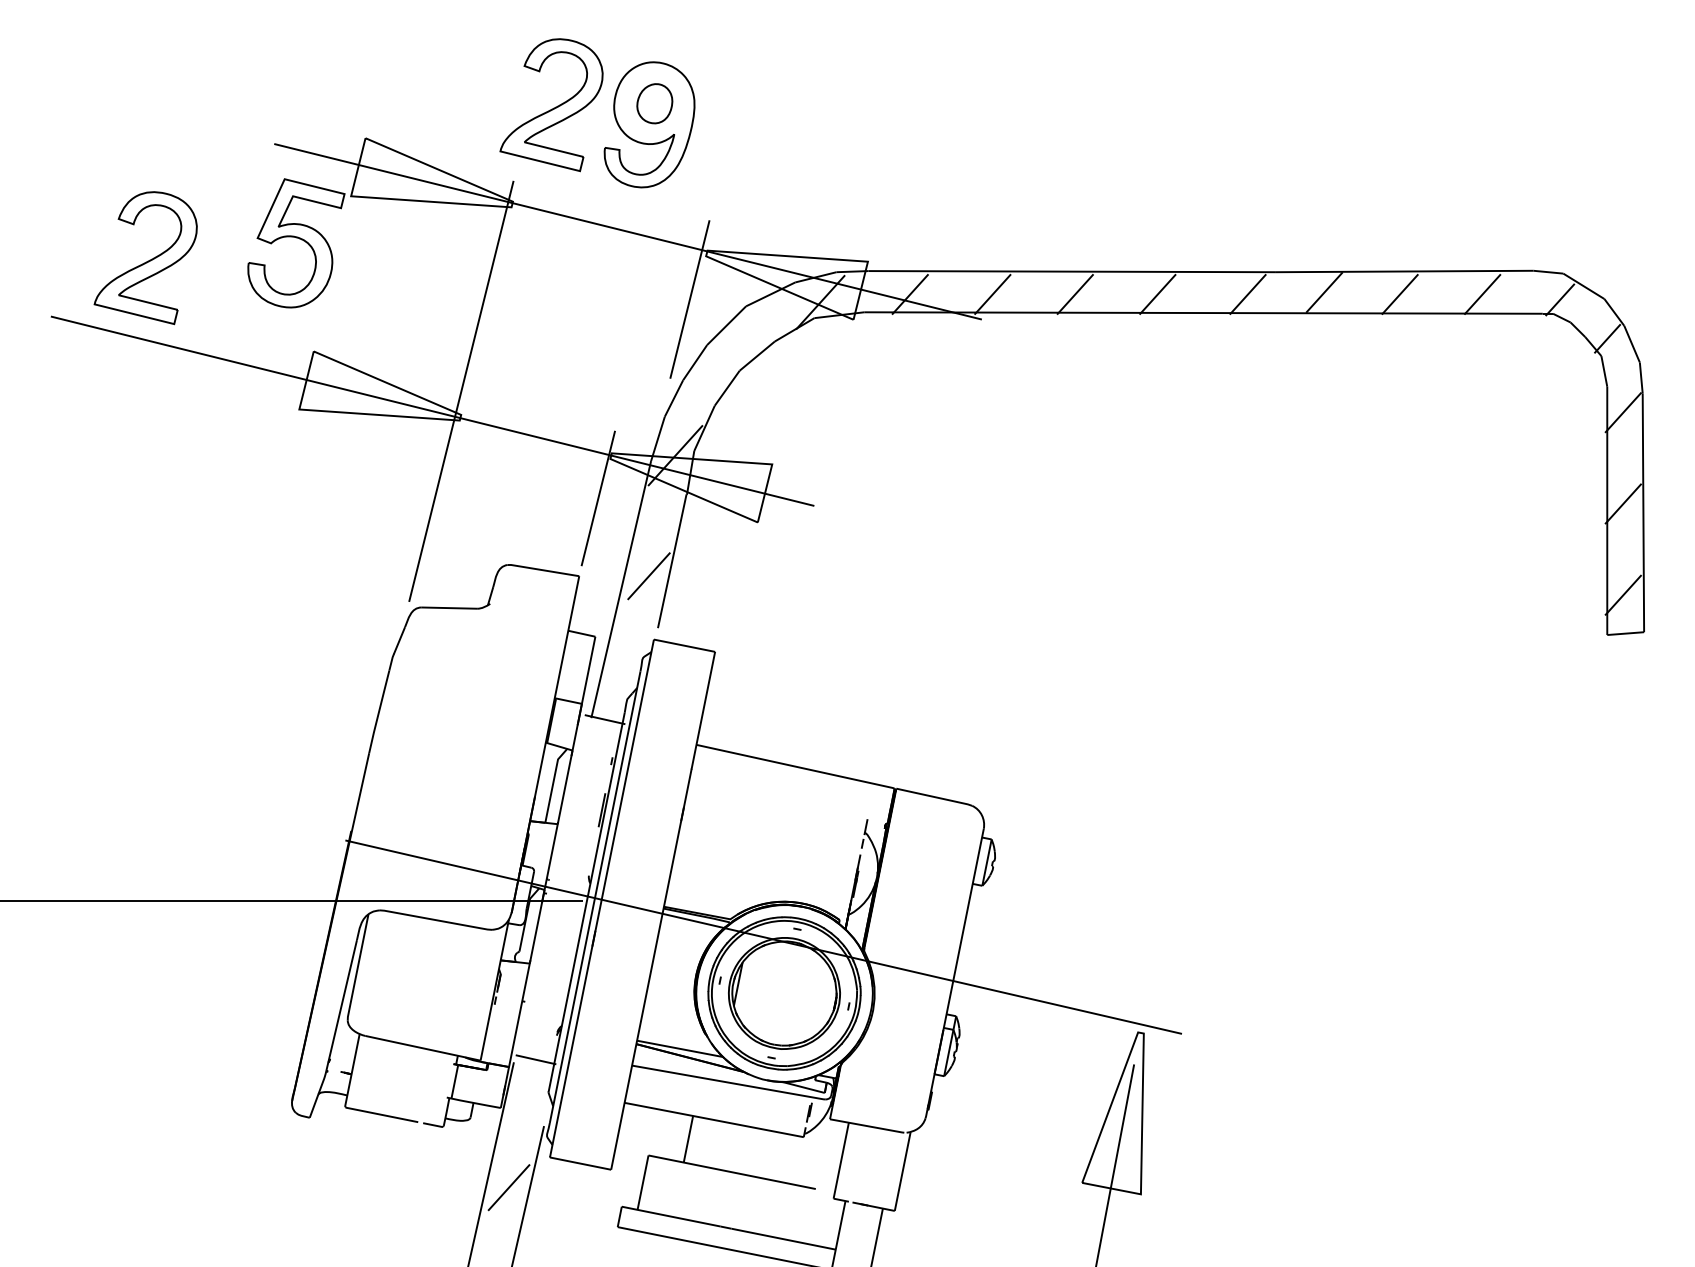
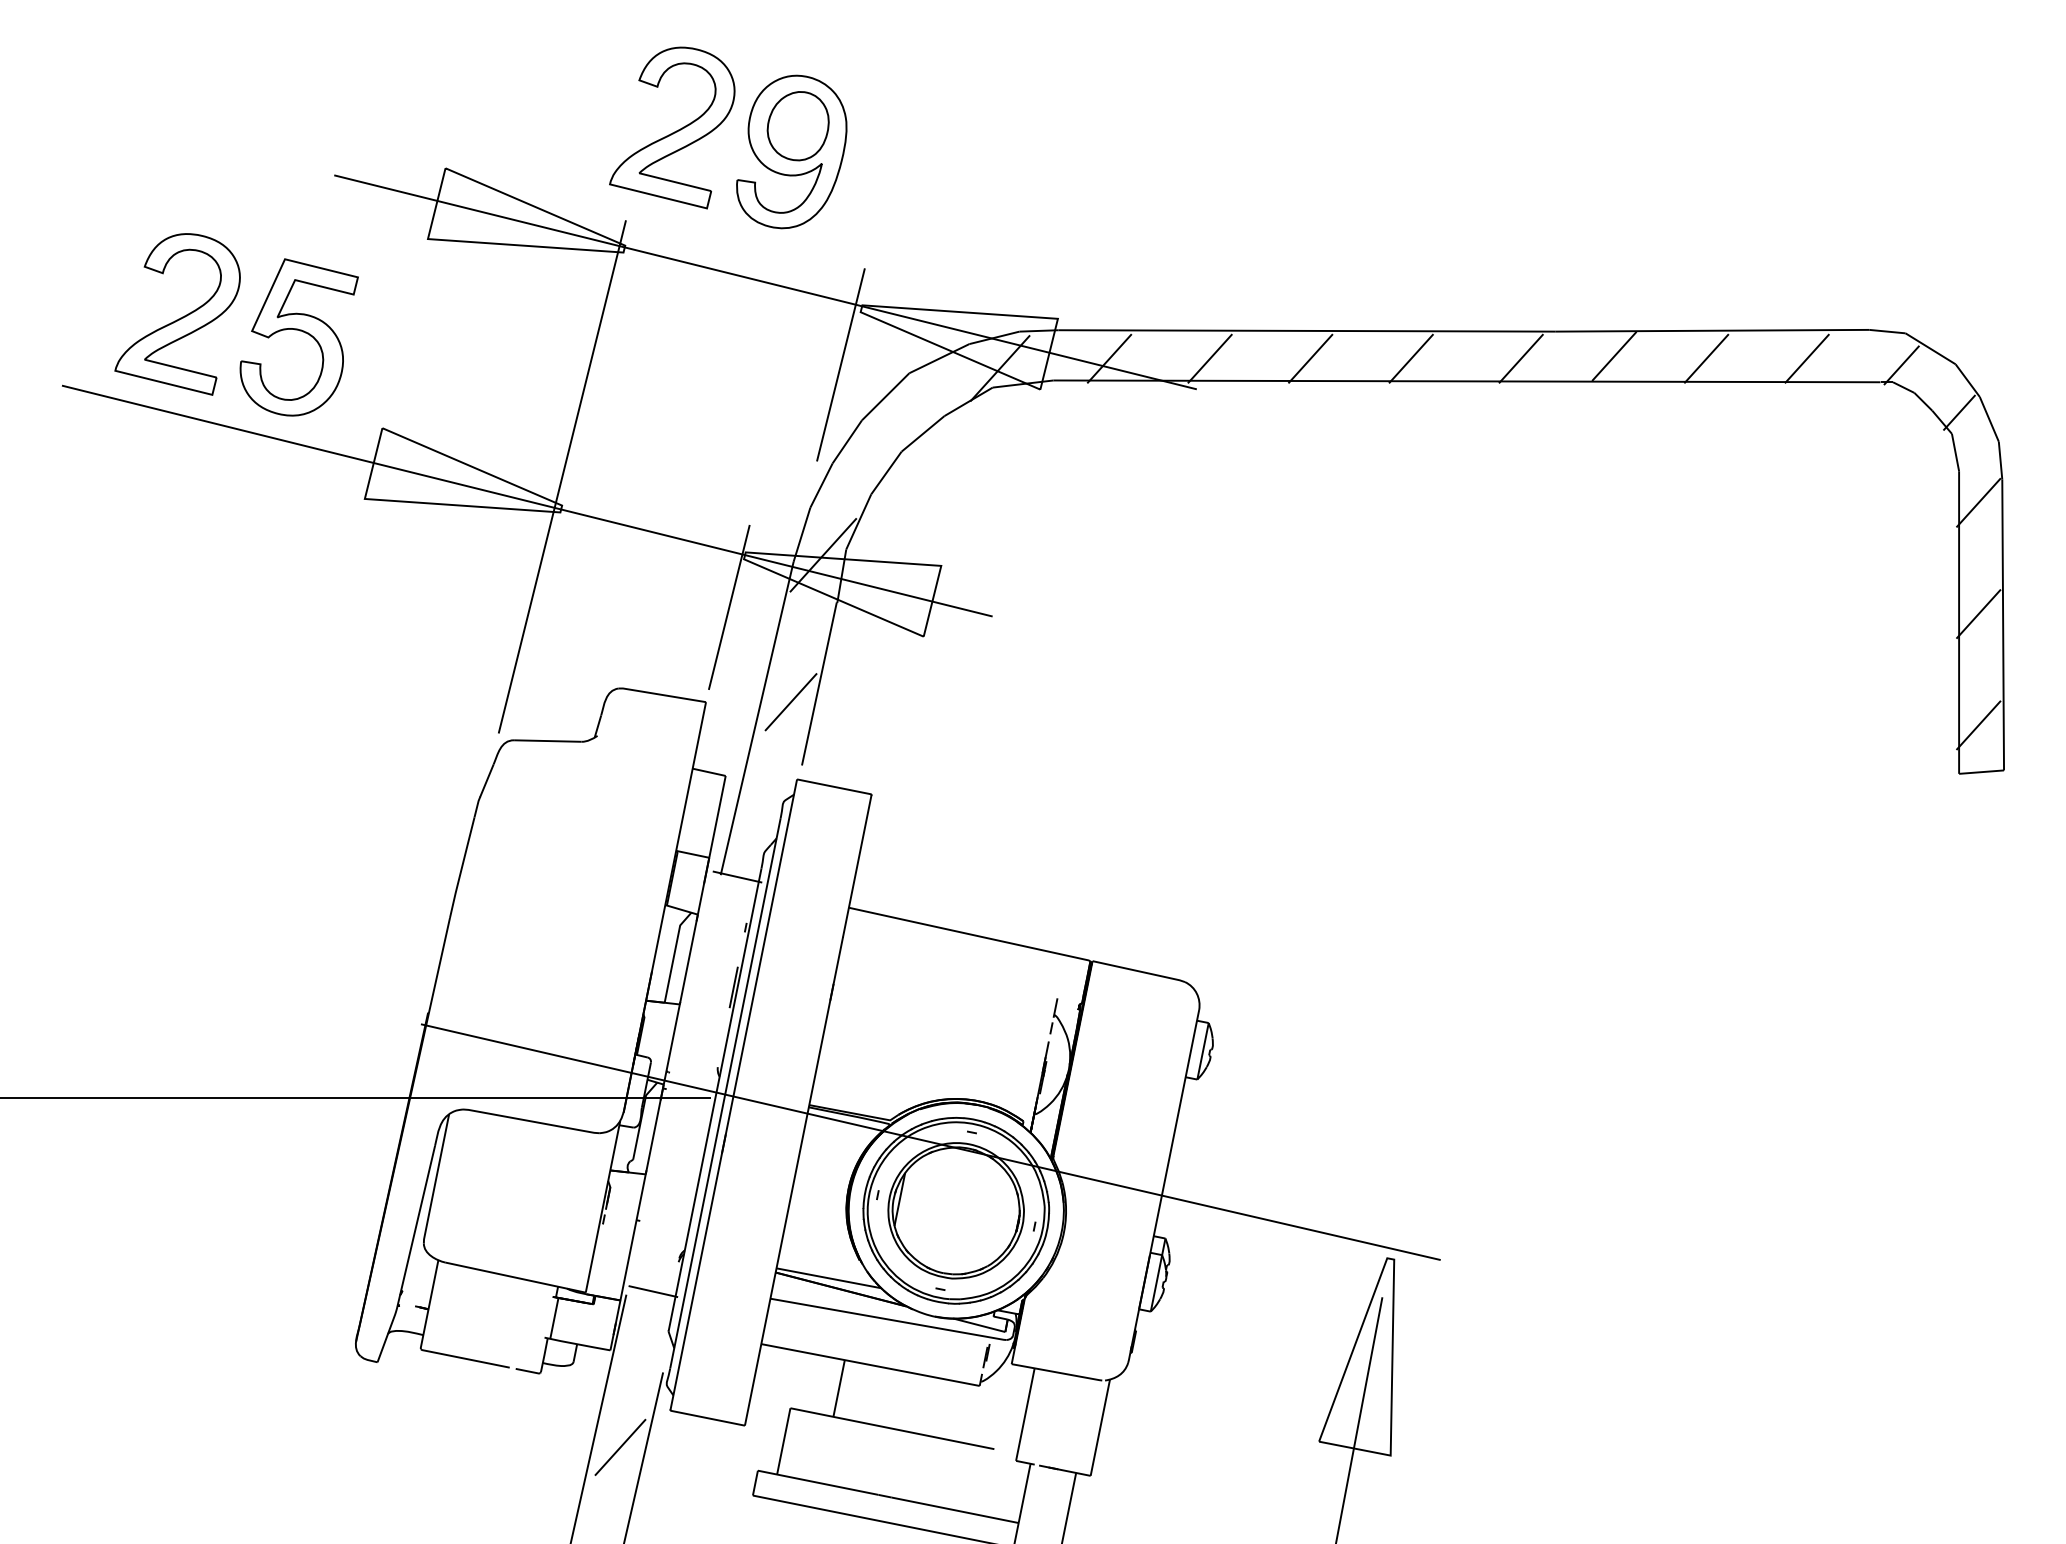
part: (654, 103) -> (797, 126), size x1.43
part: (296, 238) -> (299, 331), moved

